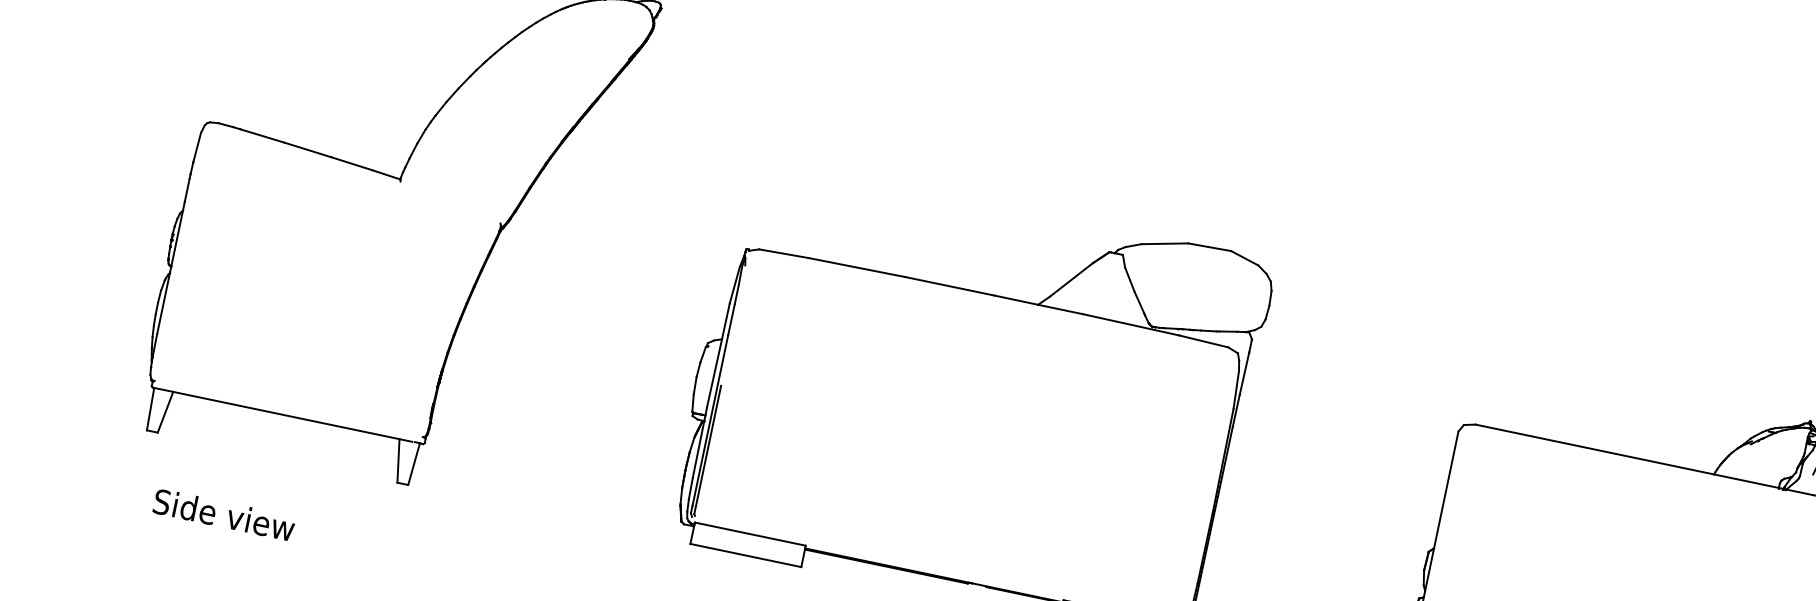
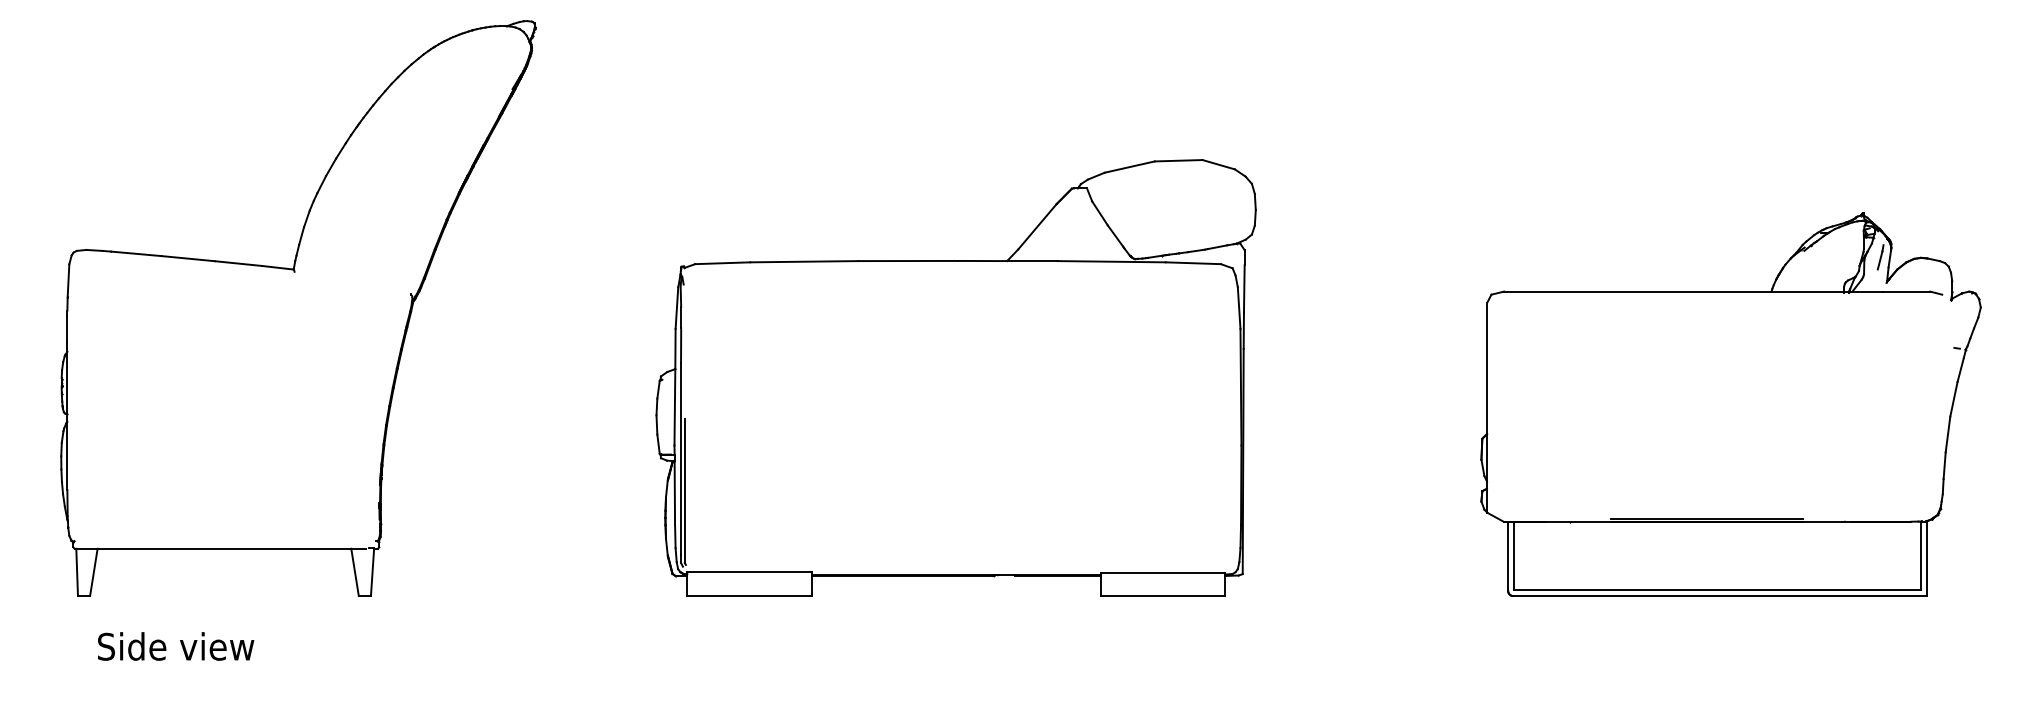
text: (224, 515) -> (176, 646), moved

